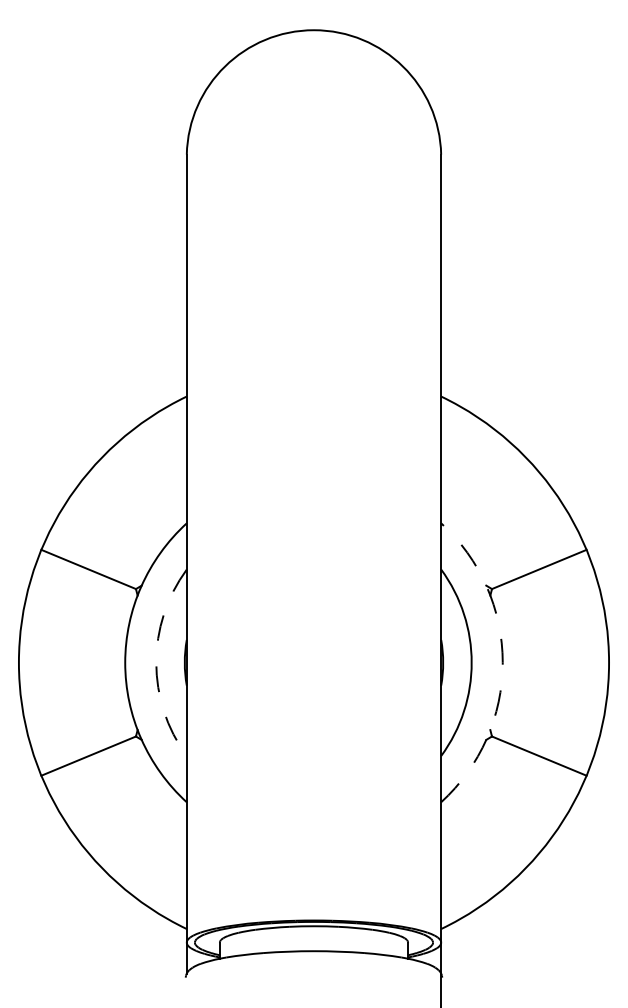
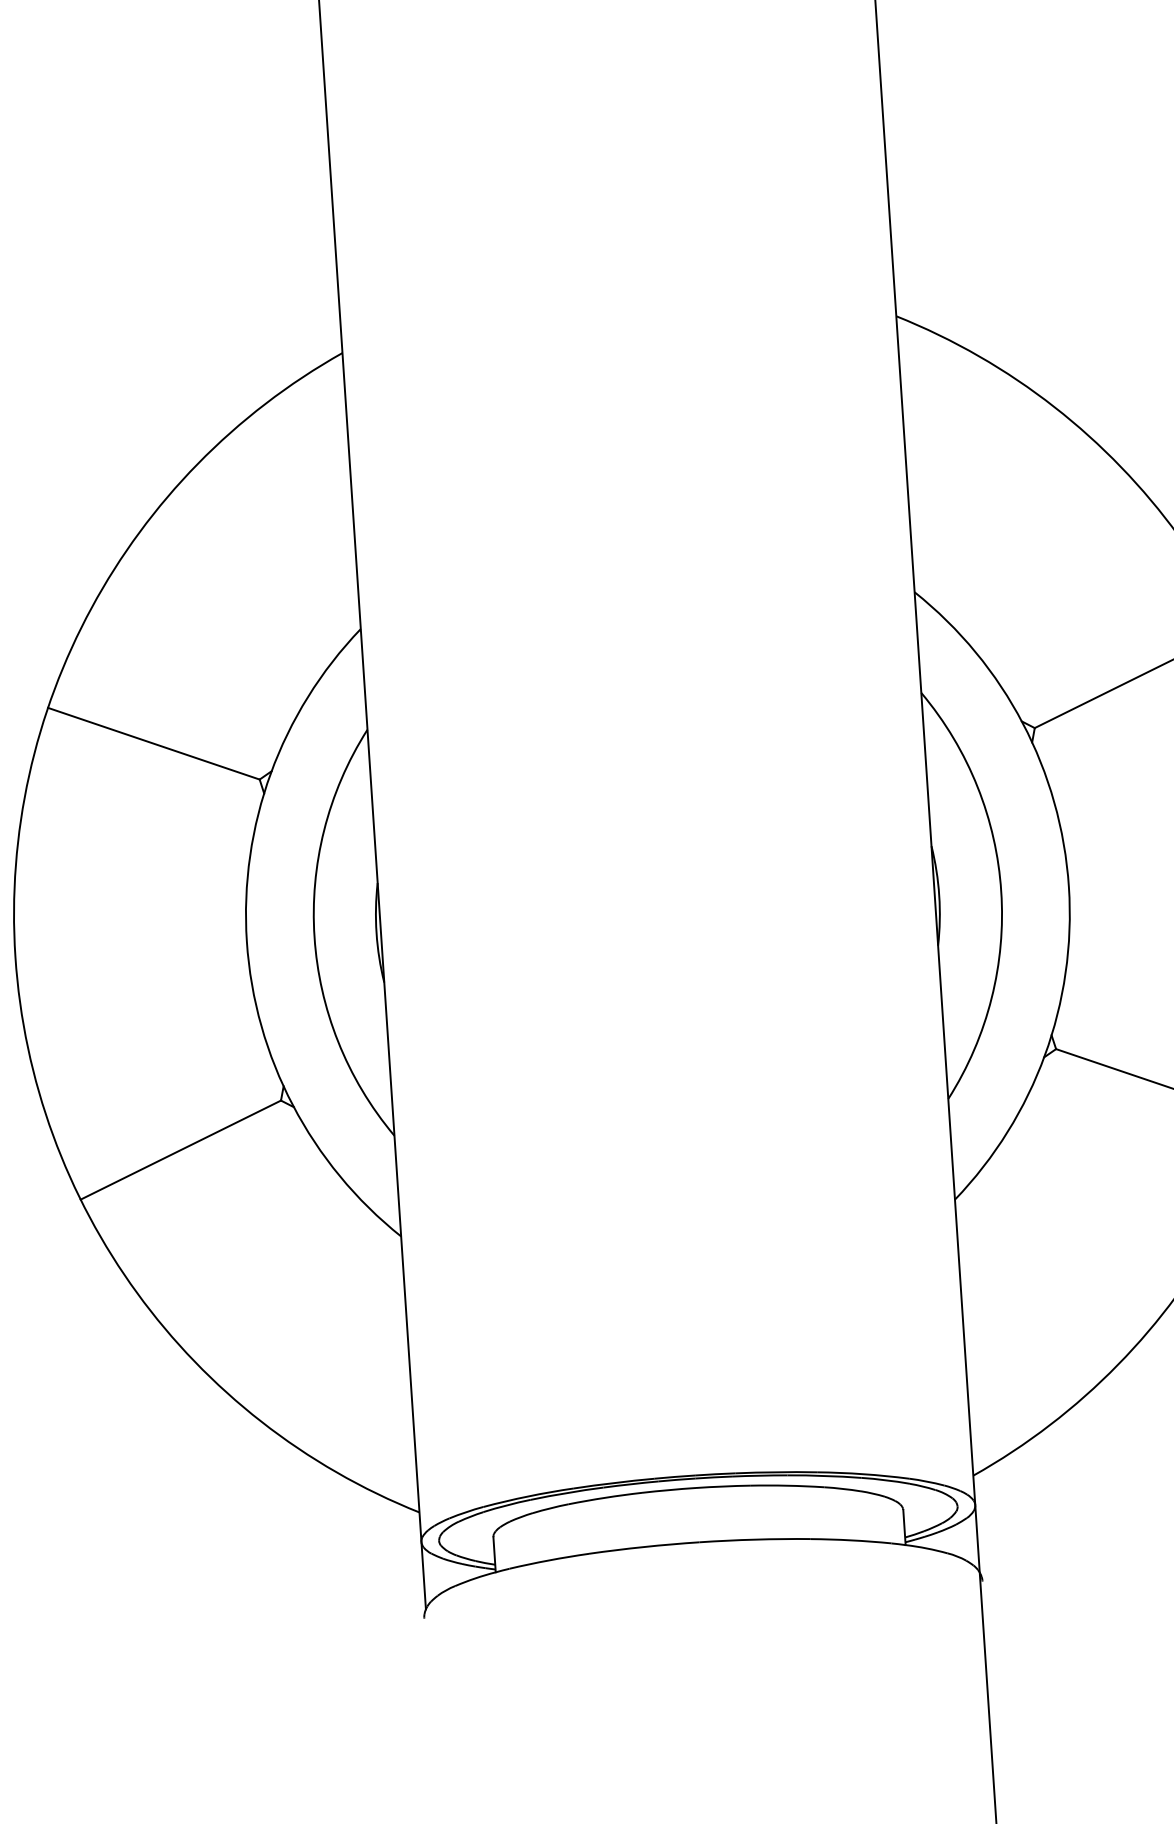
arc: (156, 662) -> (314, 936), dashed -> solid
arc: (502, 662) -> (1068, 886), dashed -> solid

